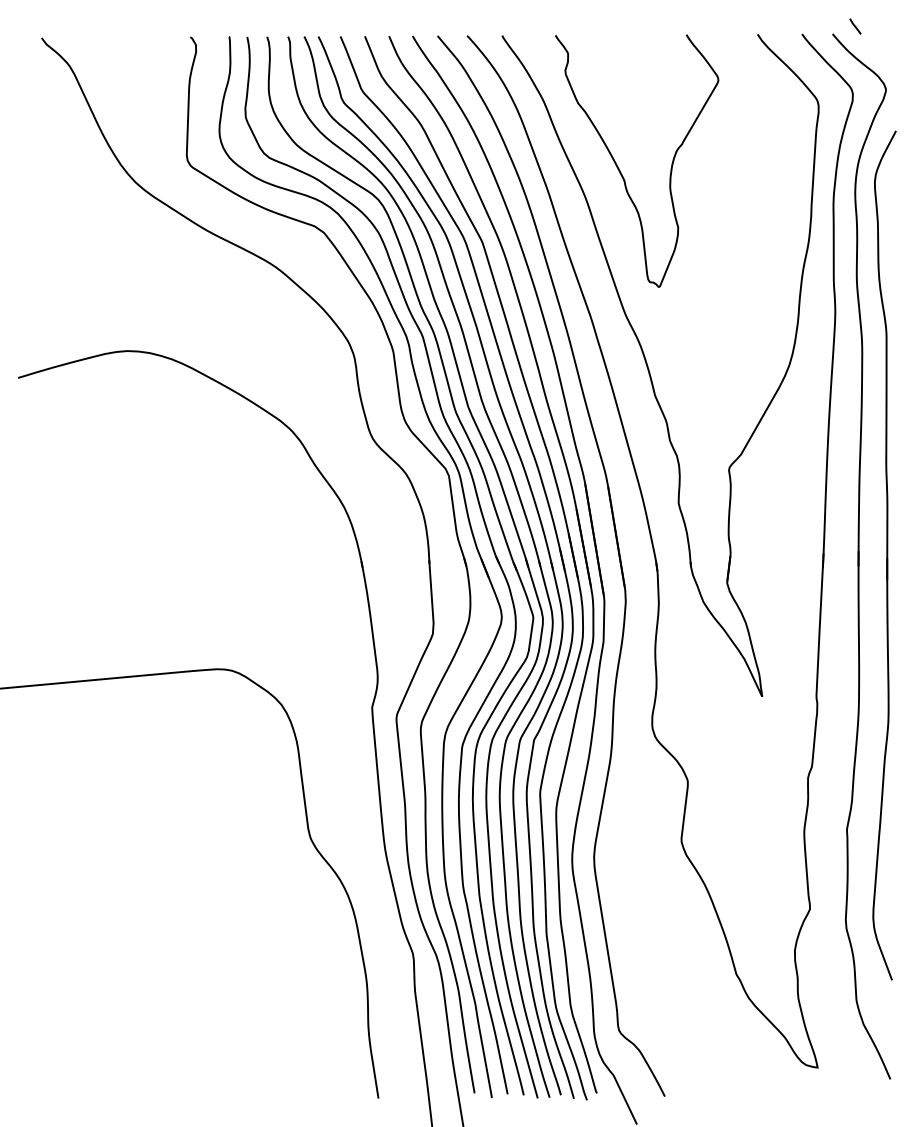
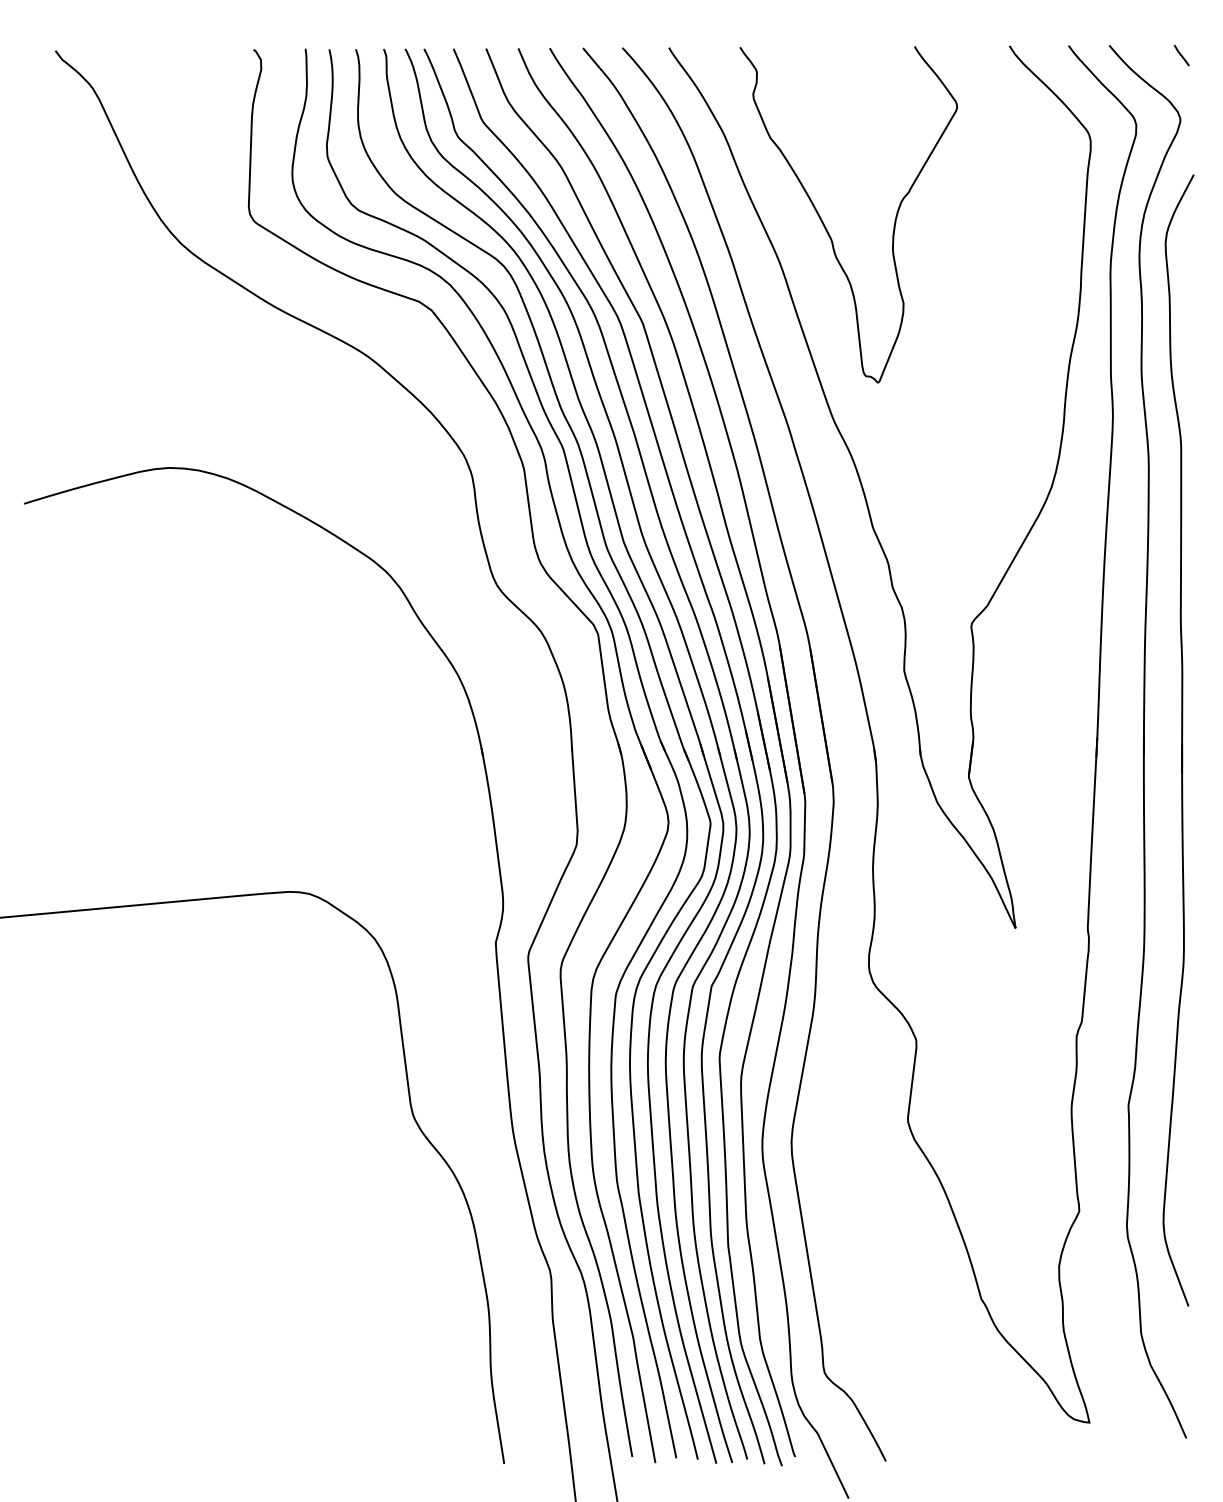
line: (855, 26) -> (1181, 55), moved

